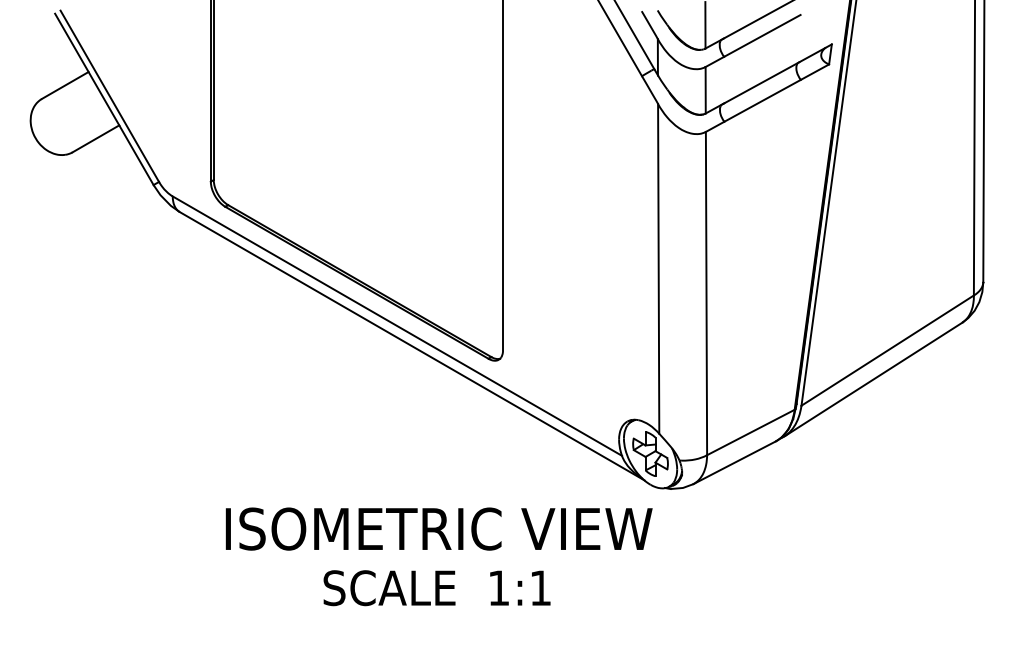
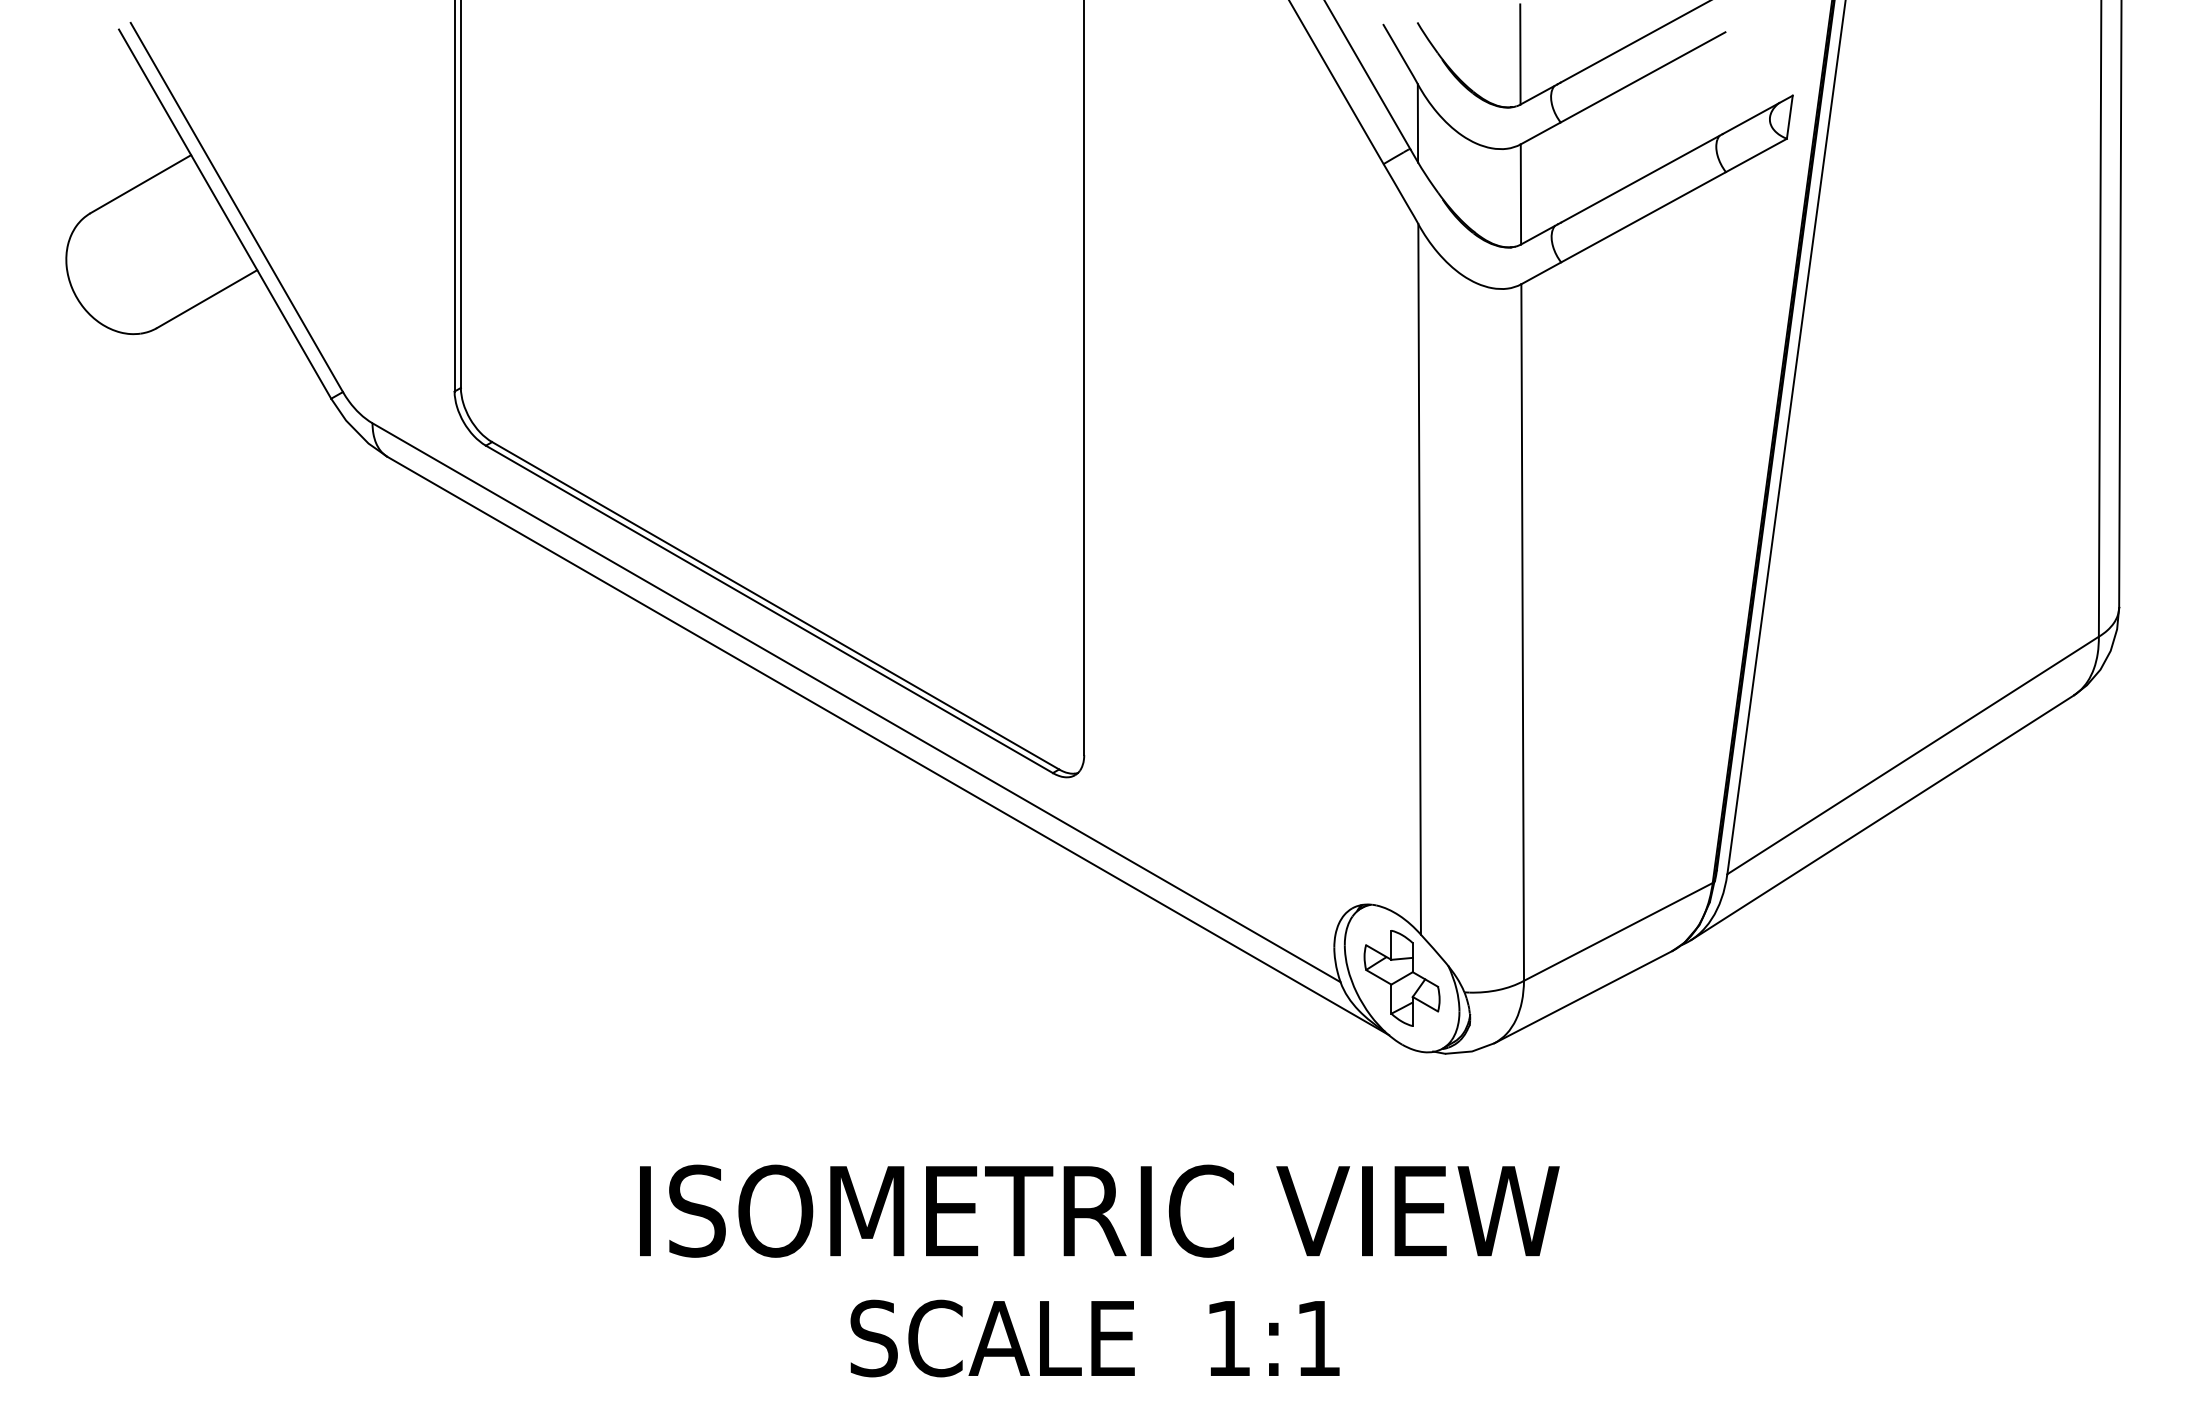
text: (438, 556) -> (1098, 1270), moved

